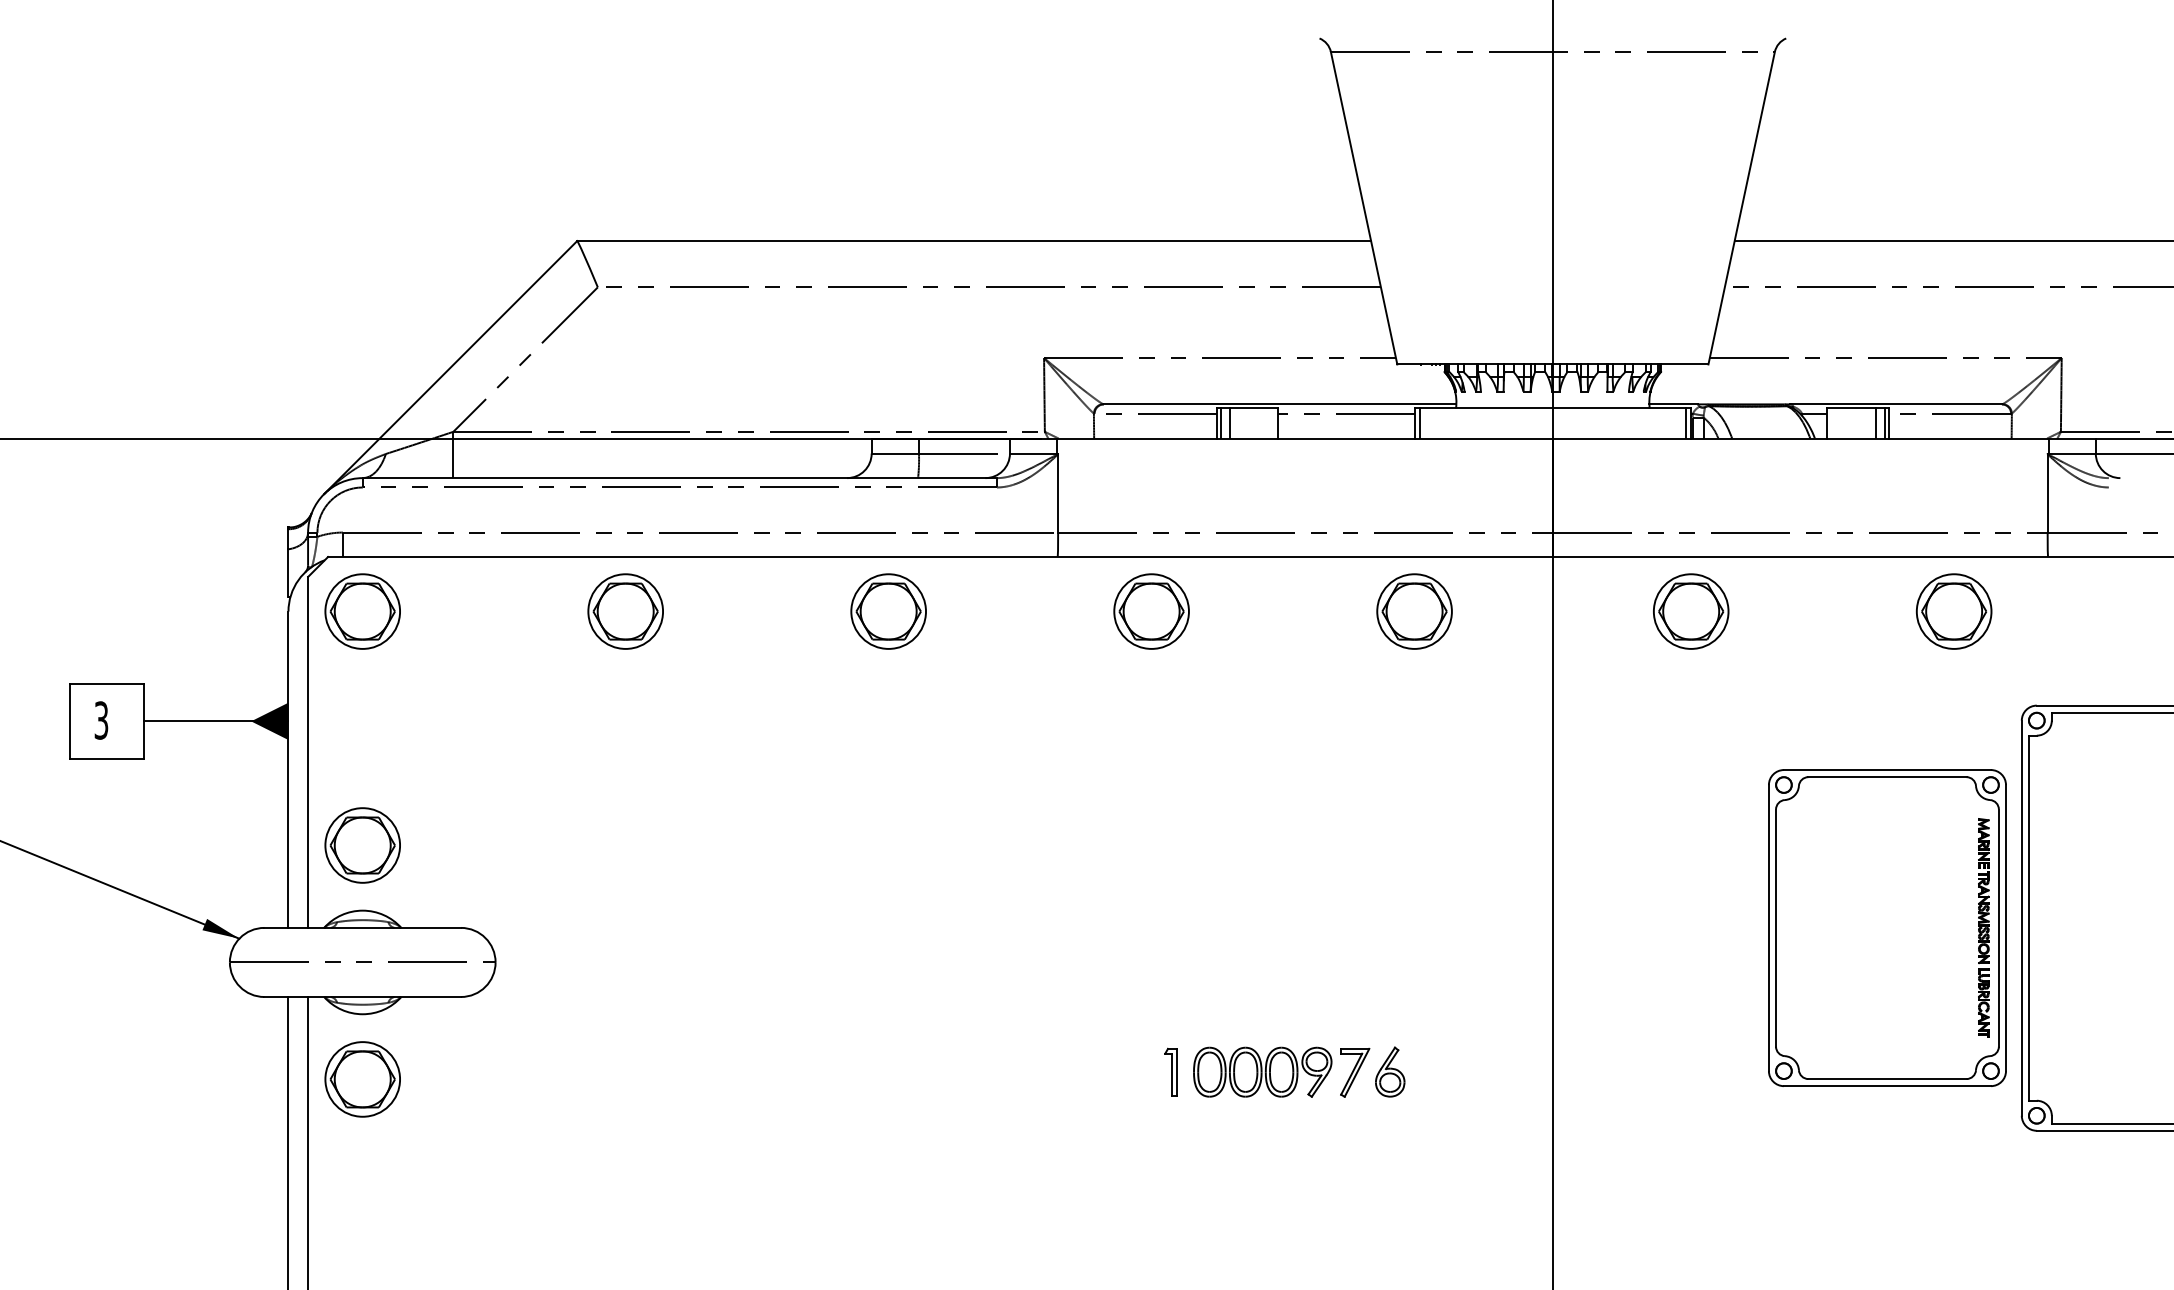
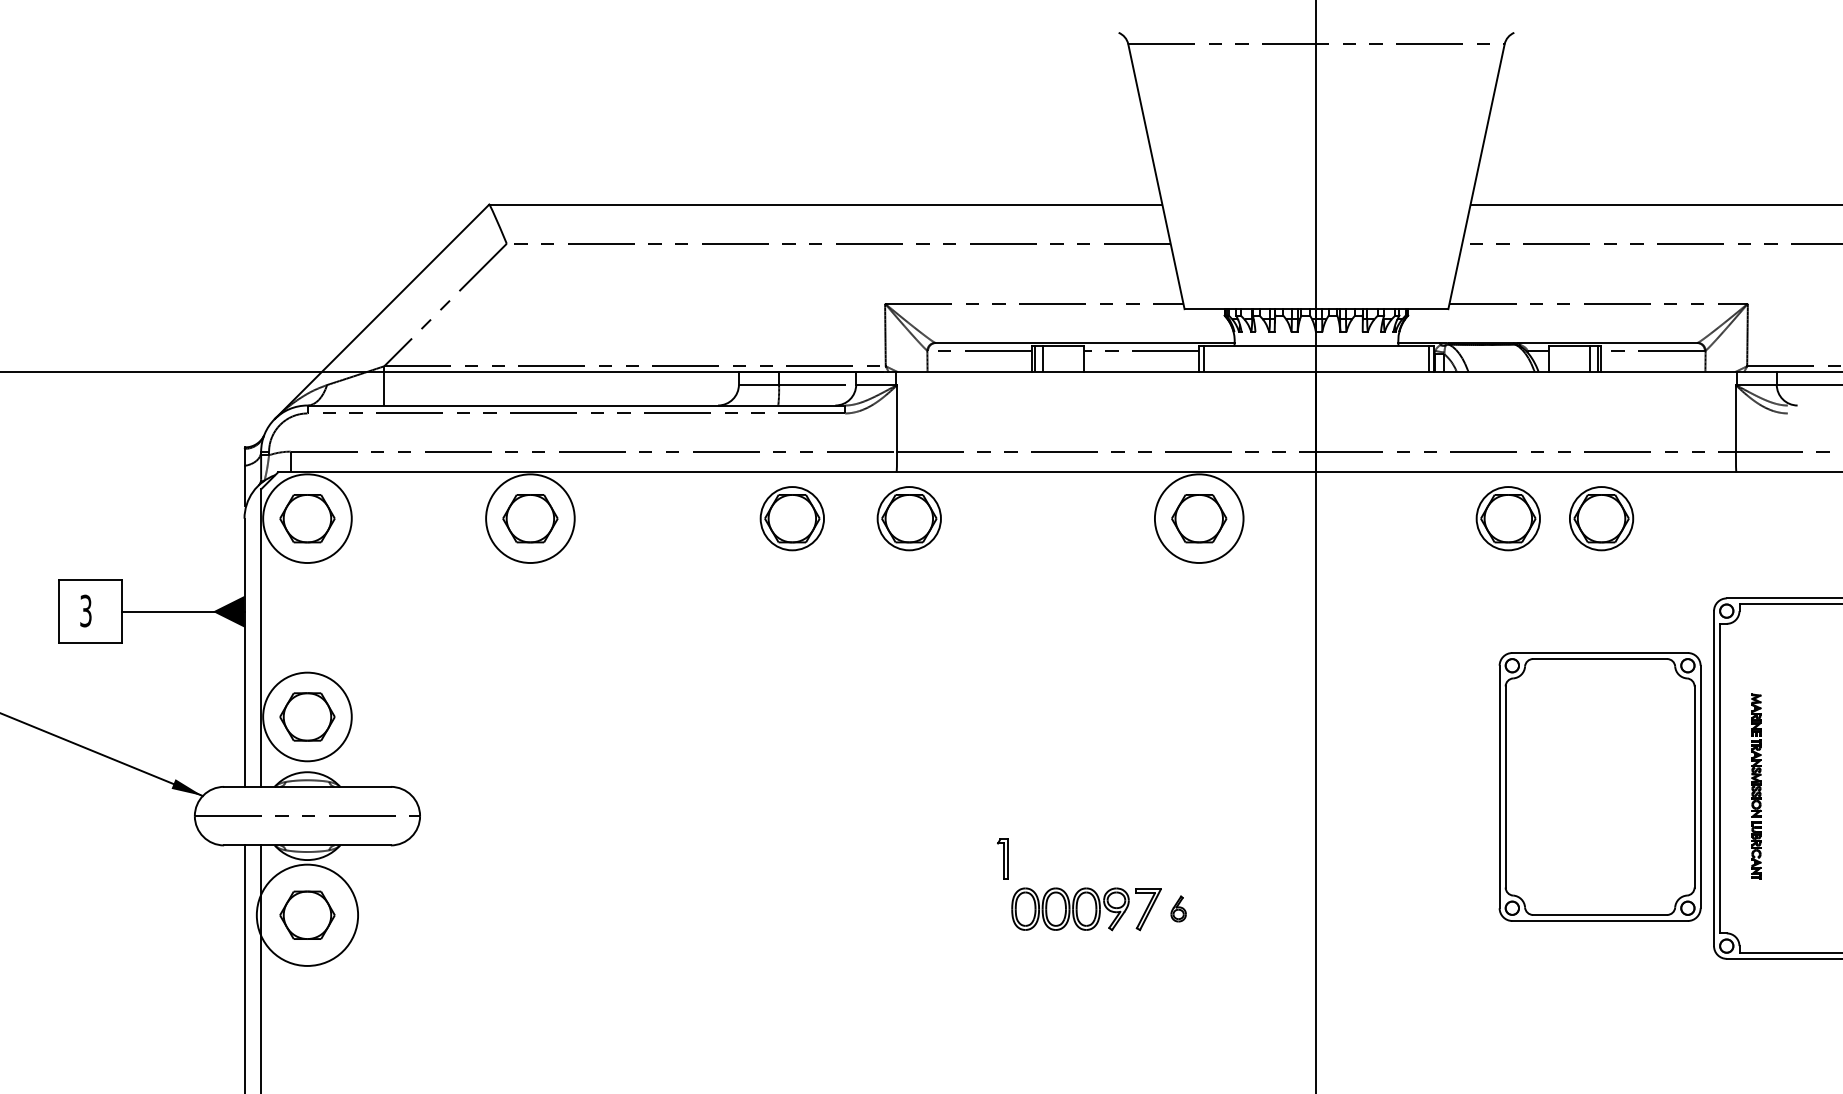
circle: (362, 611) -> (307, 518), size x1.4
circle: (625, 611) -> (530, 518), size x1.4
part: (888, 611) -> (792, 518), moved
part: (1151, 611) -> (909, 518), moved
circle: (1414, 611) -> (1199, 518), size x1.4
part: (1691, 611) -> (1508, 518), moved
part: (1953, 611) -> (1601, 518), moved
circle: (362, 845) -> (307, 716), size x1.4
part: (1983, 927) -> (1756, 786), moved
part: (1170, 1071) -> (1002, 858), moved
part: (1390, 1071) -> (1178, 908), size x0.6
circle: (362, 1079) -> (307, 915), size x1.6

